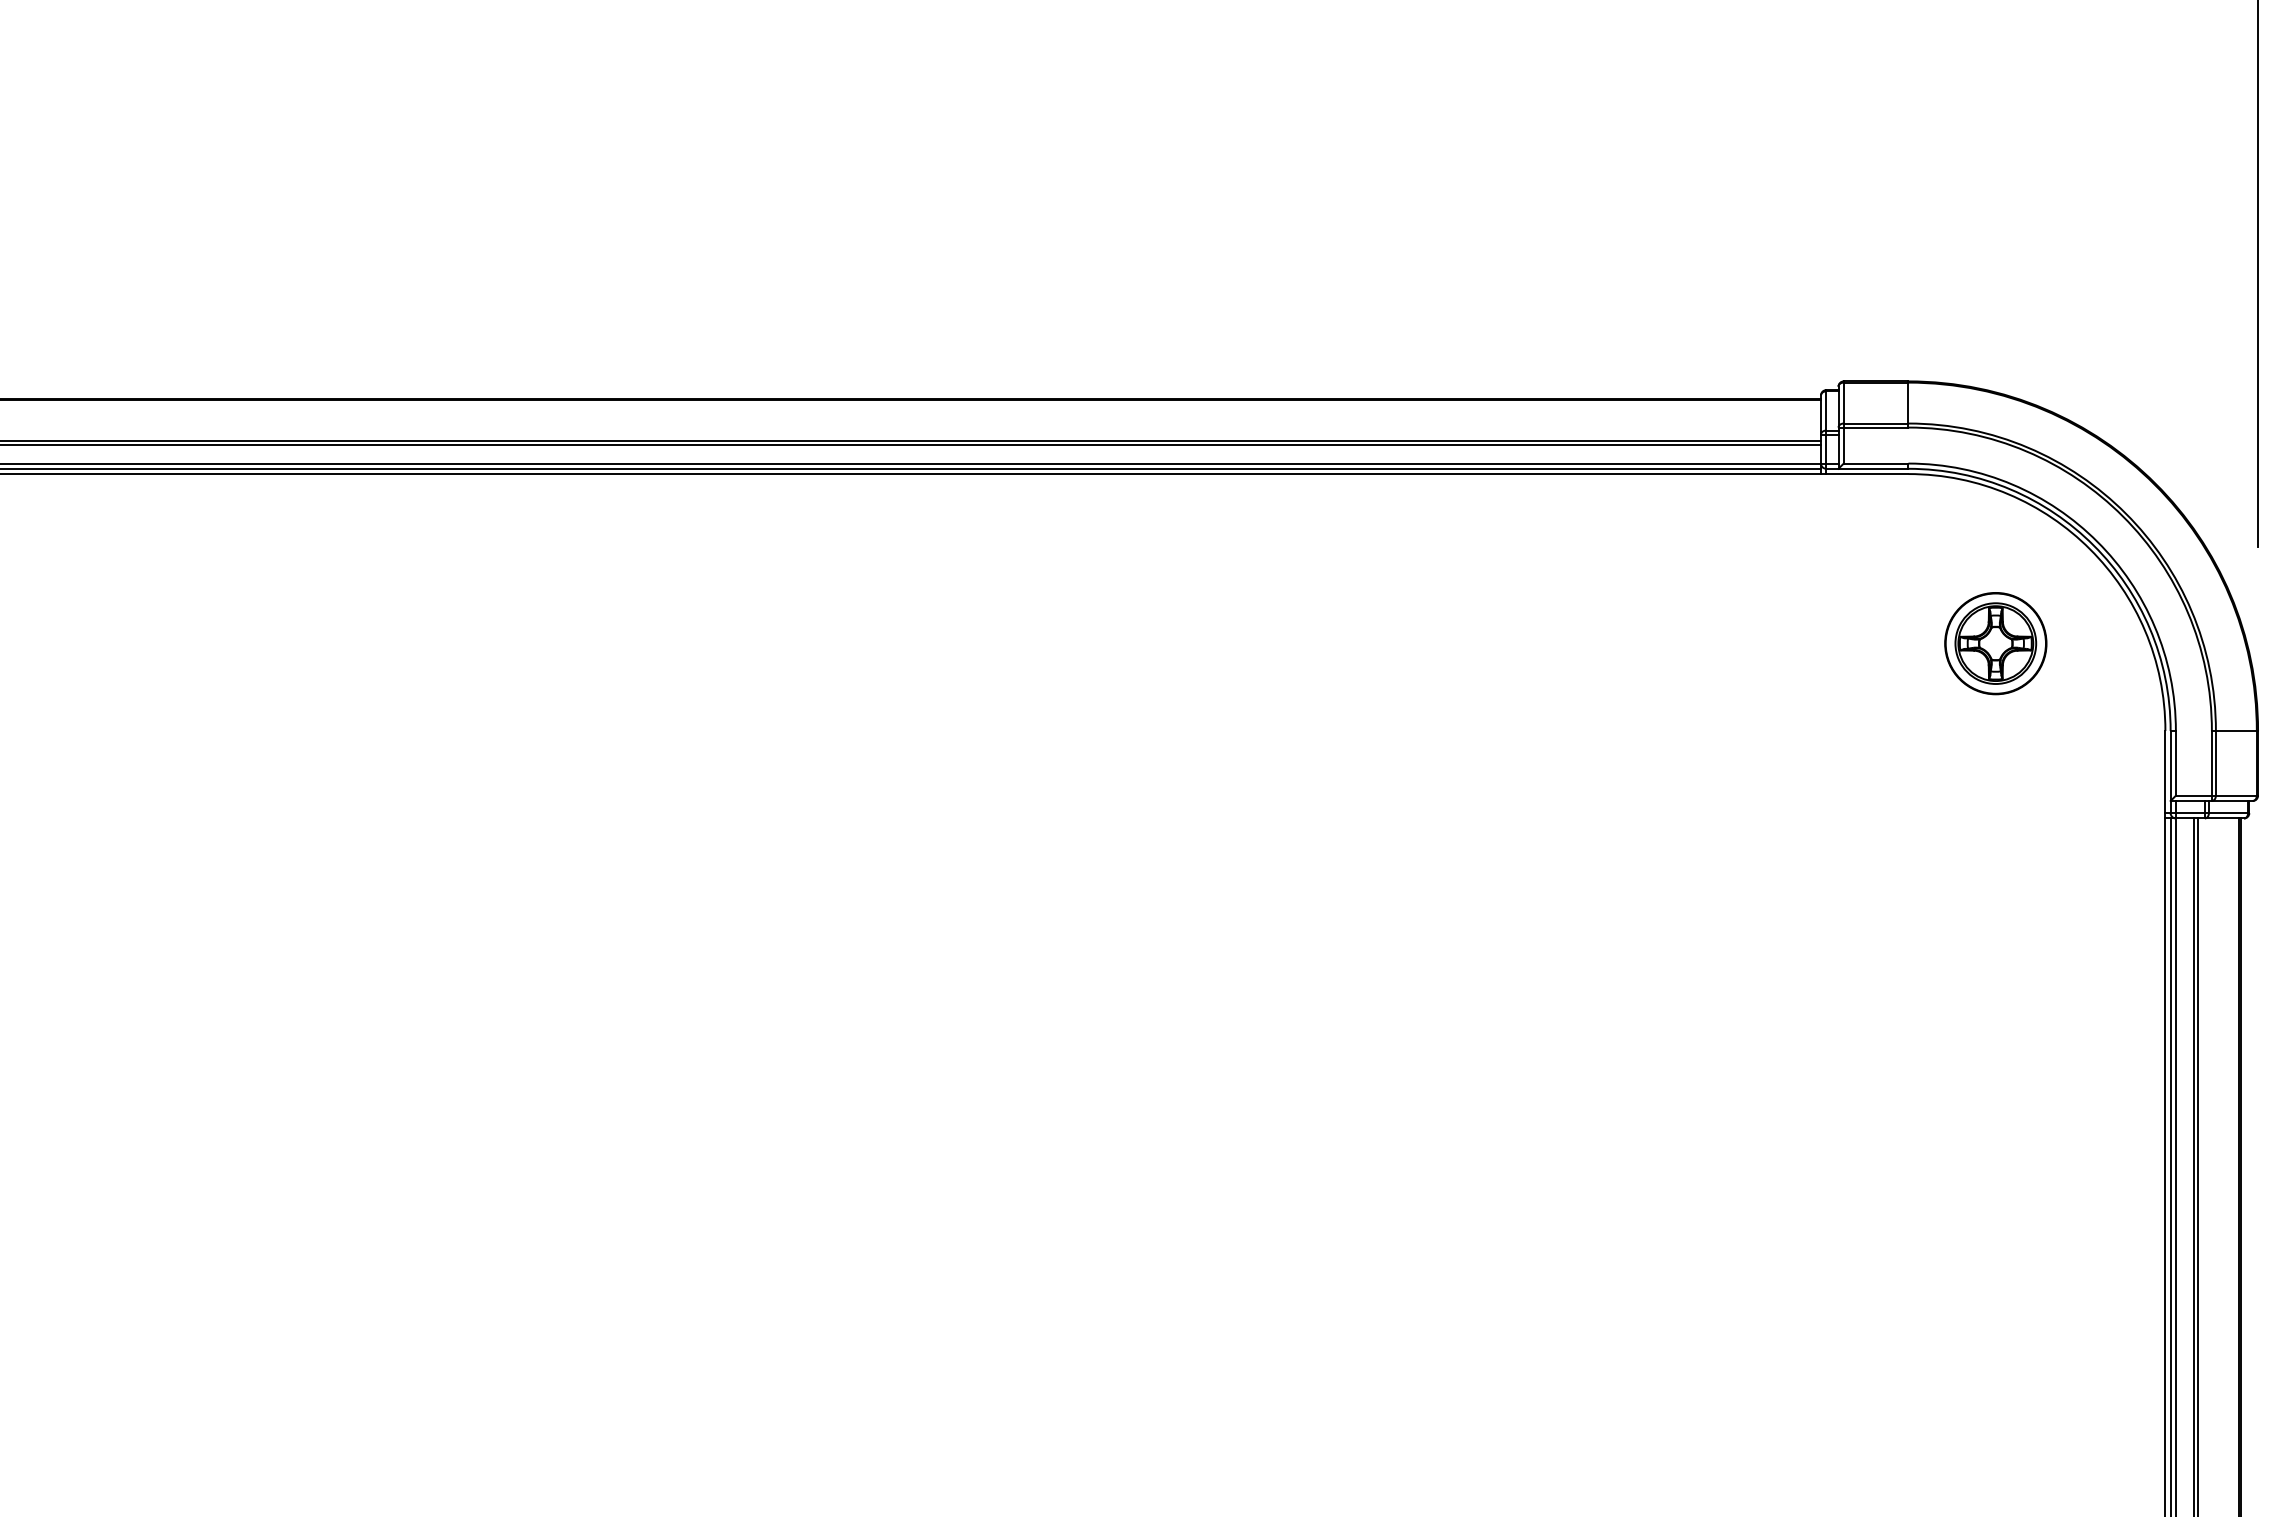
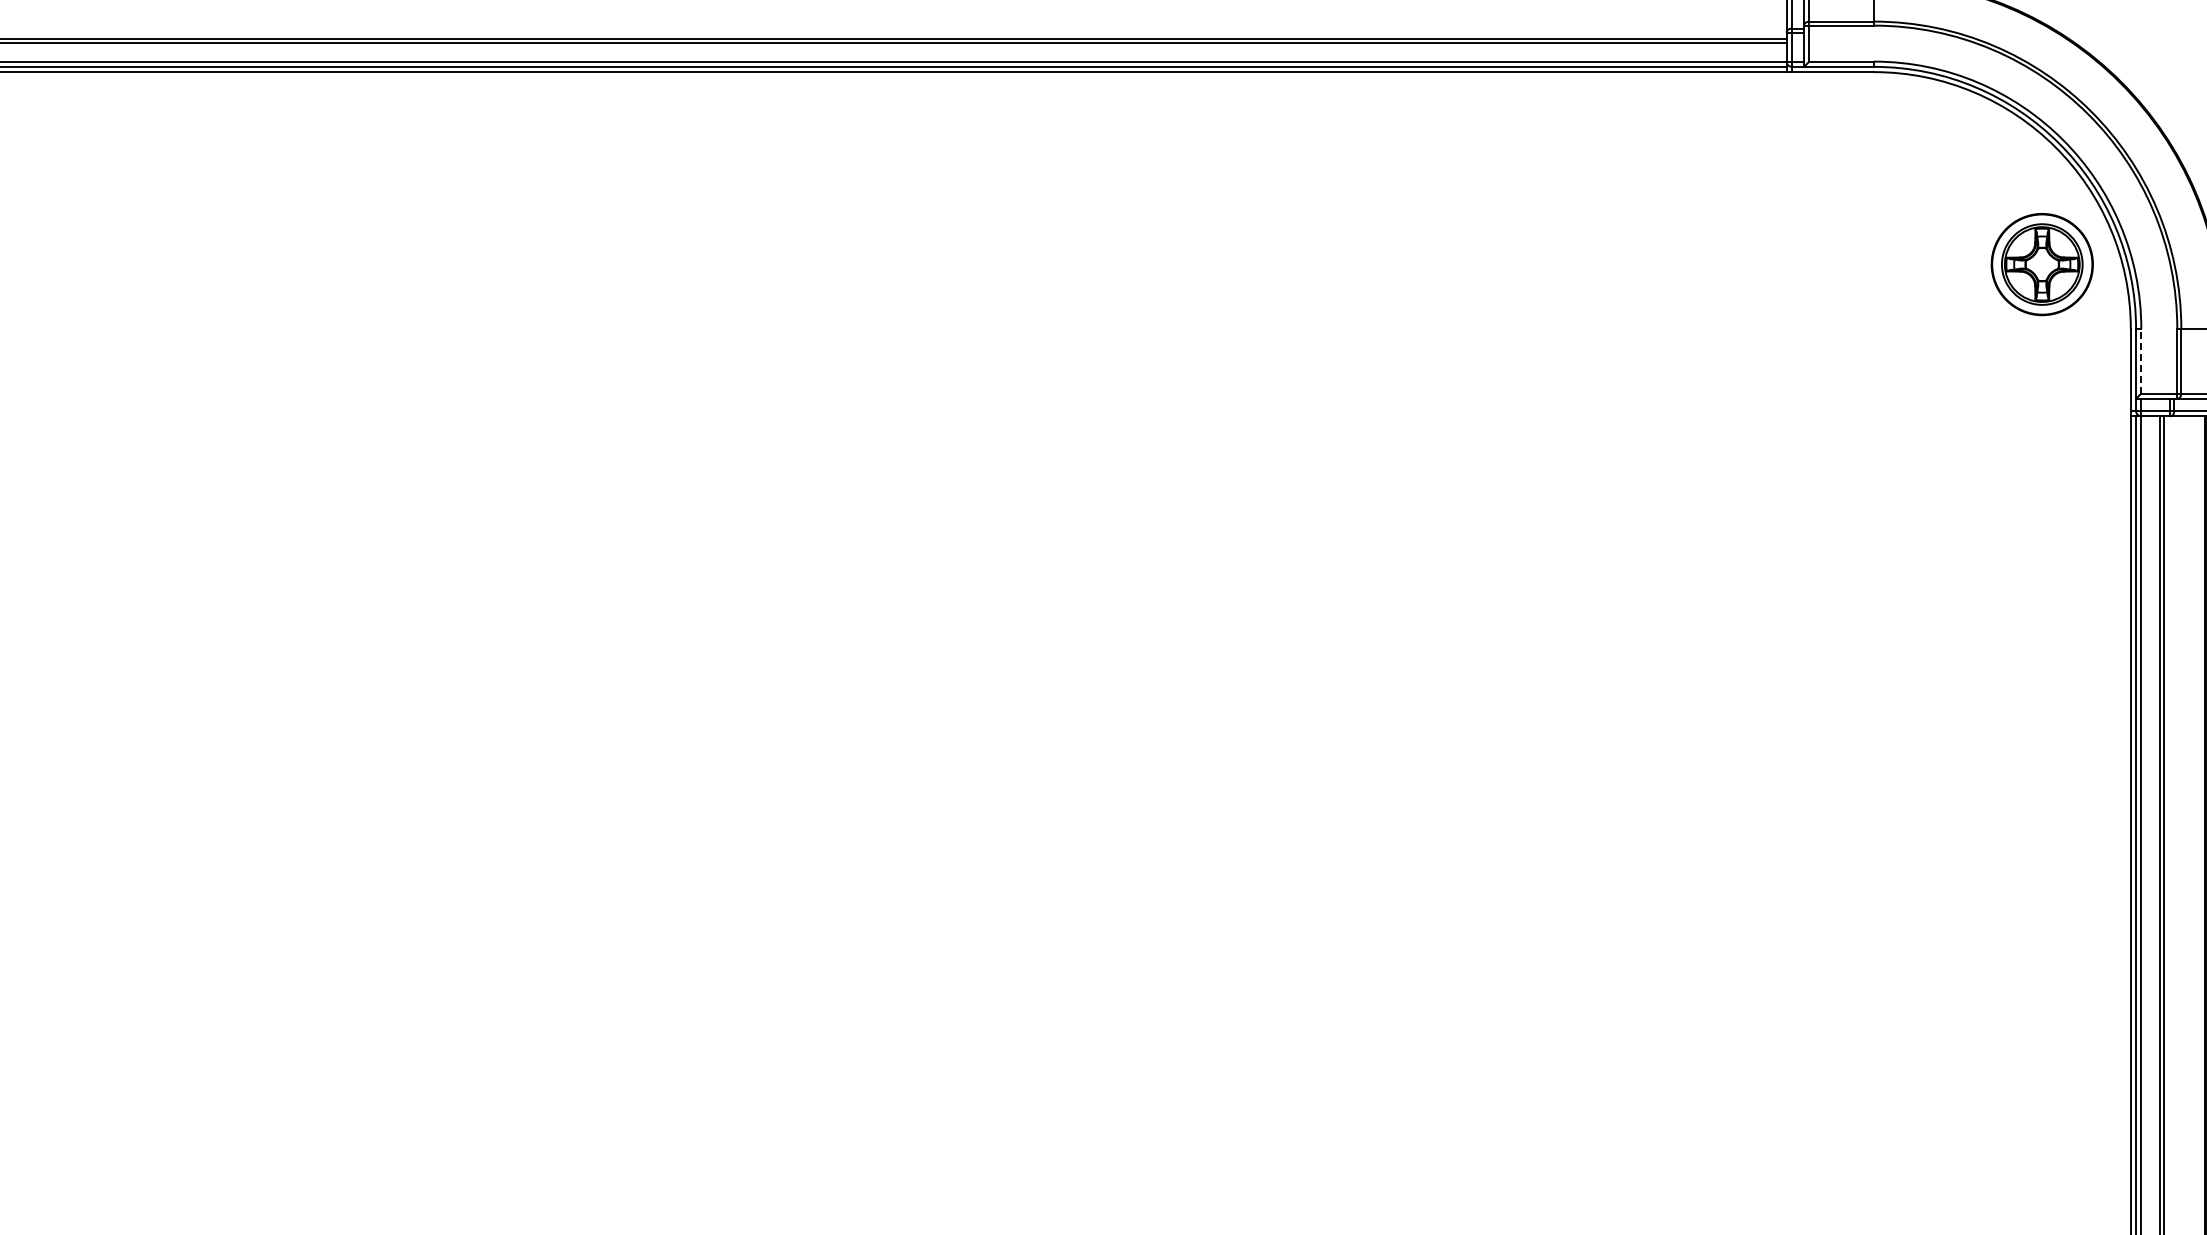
part: (1995, 643) -> (2041, 264), moved
line: (2175, 762) -> (2140, 360), solid -> dashed

